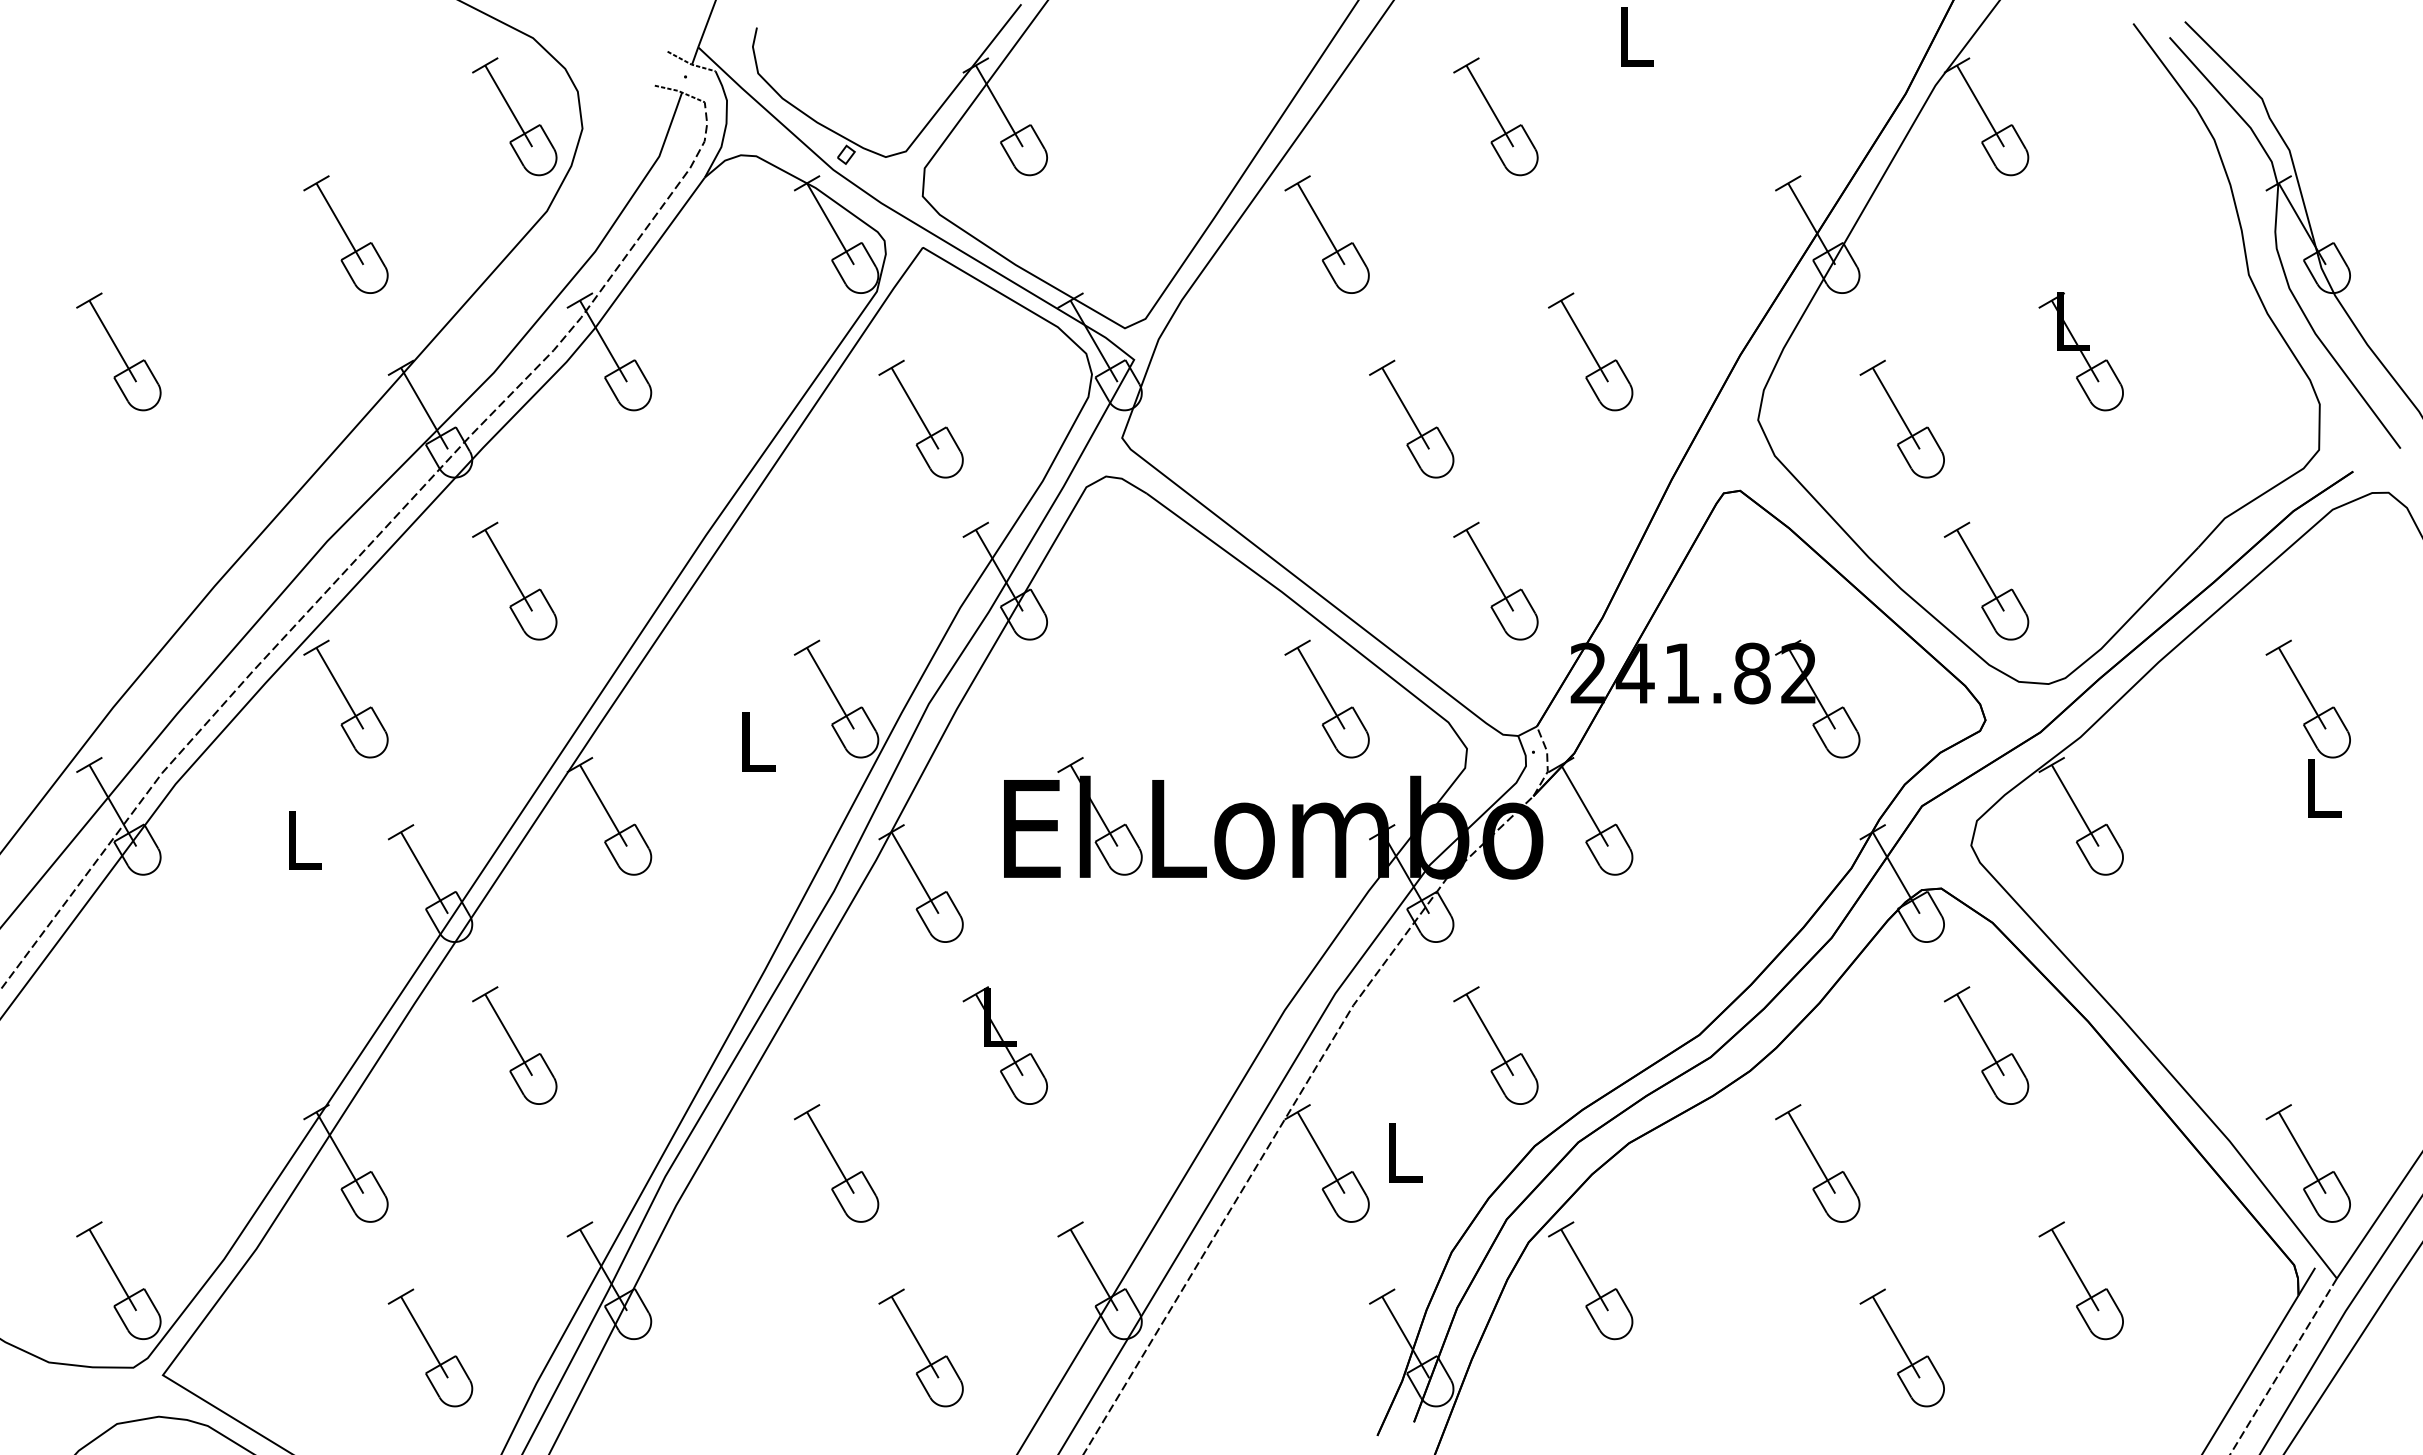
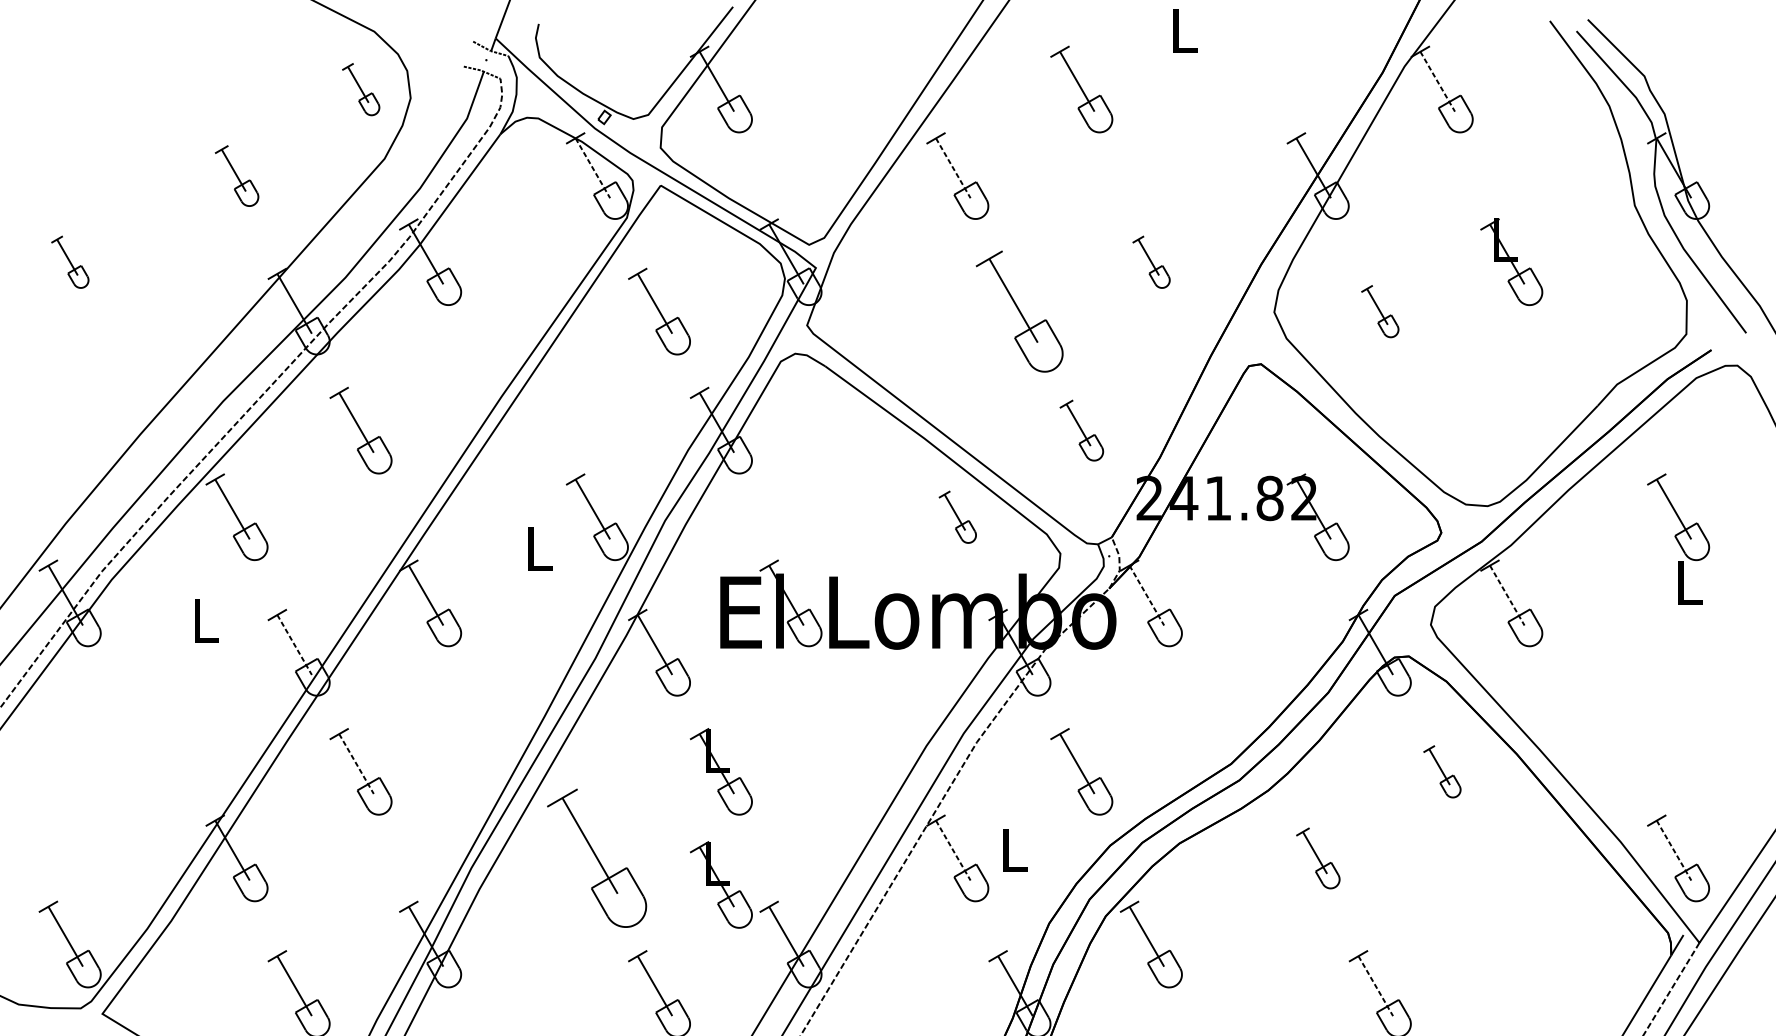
line: (1980, 106) -> (1437, 81), solid -> dashed
part: (514, 116) -> (360, 89), size x0.6
line: (830, 224) -> (592, 168), solid -> dashed
line: (1321, 224) -> (953, 168), solid -> dashed
part: (345, 234) -> (236, 175), size x0.7
part: (118, 351) -> (69, 261), size x0.6
part: (1590, 351) -> (1151, 261), size x0.6
part: (1411, 418) -> (1019, 311), size x1.4
part: (1901, 418) -> (1379, 311), size x0.6
part: (1495, 580) -> (1081, 430), size x0.7
part: (1986, 580) -> (1442, 430), removed
part: (1326, 698) -> (957, 516), size x0.6
line: (1584, 806) -> (1146, 596), solid -> dashed
line: (2075, 806) -> (1507, 596), solid -> dashed
line: (424, 873) -> (294, 645), solid -> dashed
line: (509, 1035) -> (357, 764), solid -> dashed
part: (1986, 1045) -> (1442, 771), size x0.6
line: (1321, 1153) -> (953, 851), solid -> dashed
line: (2302, 1153) -> (1674, 851), solid -> dashed
part: (836, 1163) -> (597, 858), size x1.6
part: (1817, 1163) -> (1317, 858), size x0.7
part: (1004, 1199) -> (720, 884), added
part: (2080, 1280) -> (1511, 944), removed
line: (1896, 1337) -> (1375, 986), solid -> dashed

